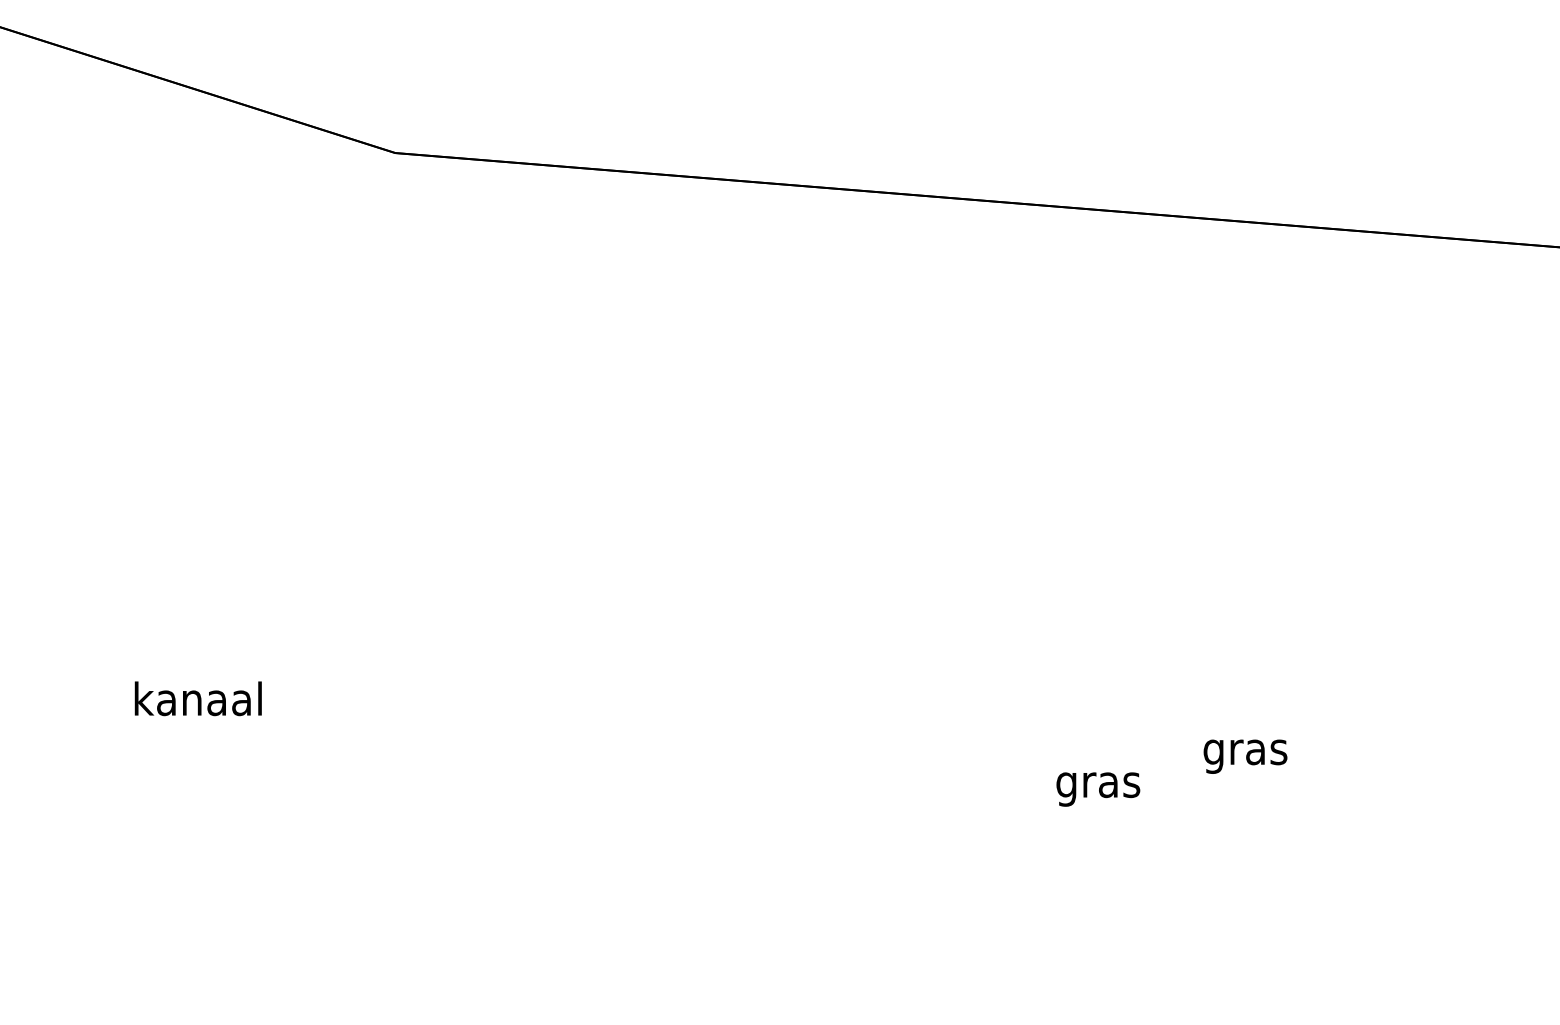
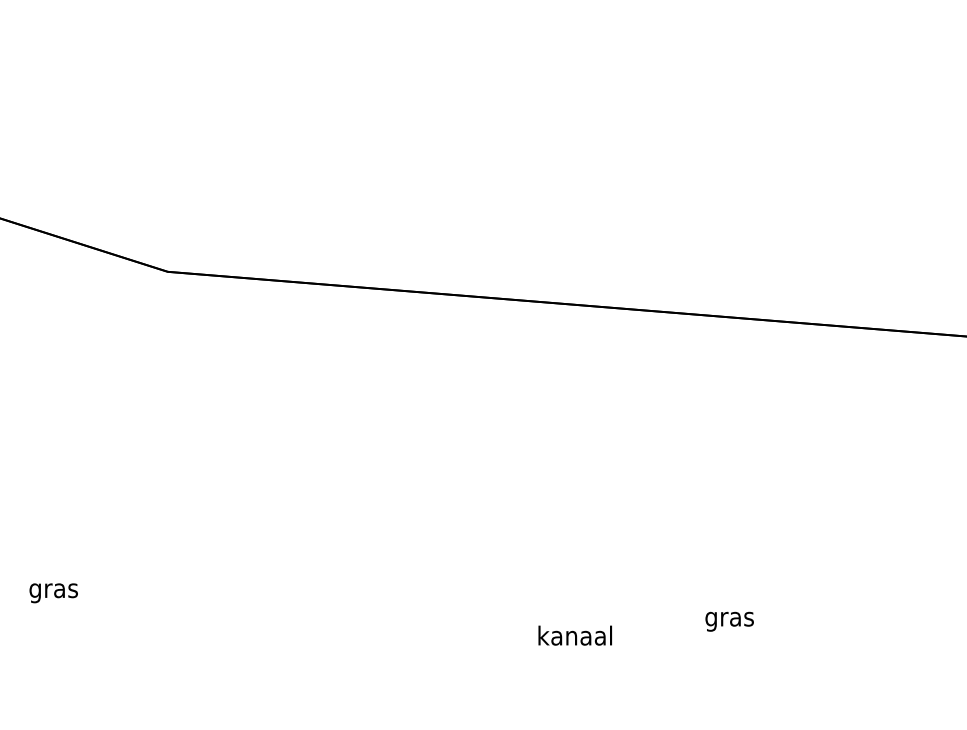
text: (198, 702) -> (53, 590), kanaal -> gras
text: (1245, 756) -> (729, 621), moved
text: (1098, 783) -> (575, 637), gras -> kanaal

